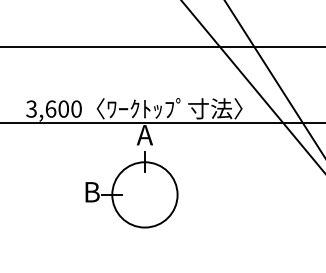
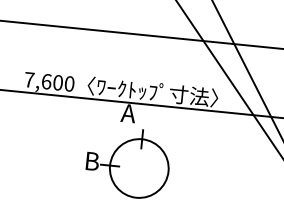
text: (31, 108) -> (29, 79), 3,600 -> 7,600
part: (131, 189) -> (127, 162), moved

